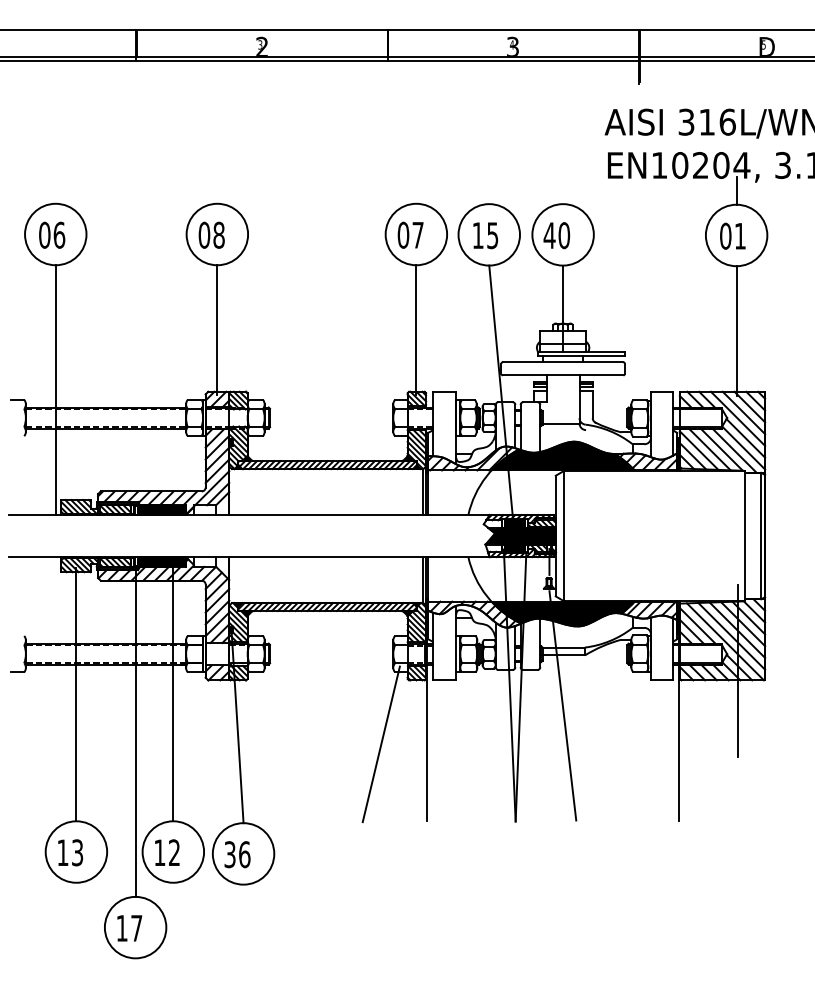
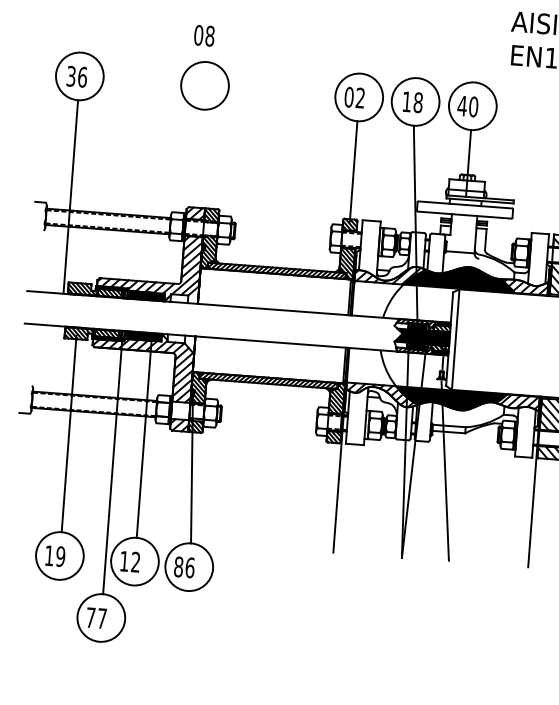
text: (44, 234) -> (71, 75), 06 -> 36
text: (211, 234) -> (204, 35), moved
text: (417, 234) -> (360, 97), 07 -> 02
text: (492, 235) -> (418, 102), 15 -> 18
line: (217, 329) -> (199, 159), removed
line: (380, 744) -> (301, 490), removed
text: (77, 852) -> (60, 556), 13 -> 19
text: (229, 854) -> (178, 566), 36 -> 86
text: (121, 928) -> (90, 617), 17 -> 77

